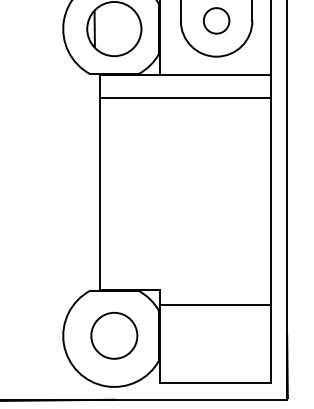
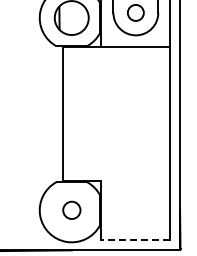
line: (184, 98) -> (115, 61), removed
line: (214, 304) -> (134, 190), removed
circle: (113, 336) -> (71, 210), size x0.6
line: (216, 384) -> (135, 240), solid -> dashed

